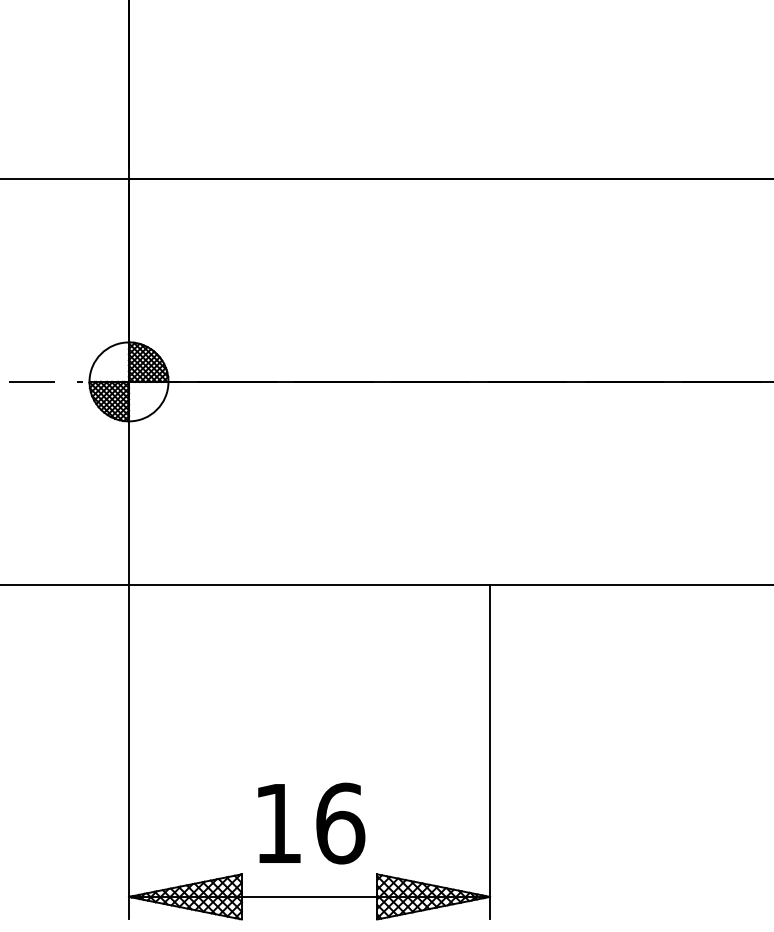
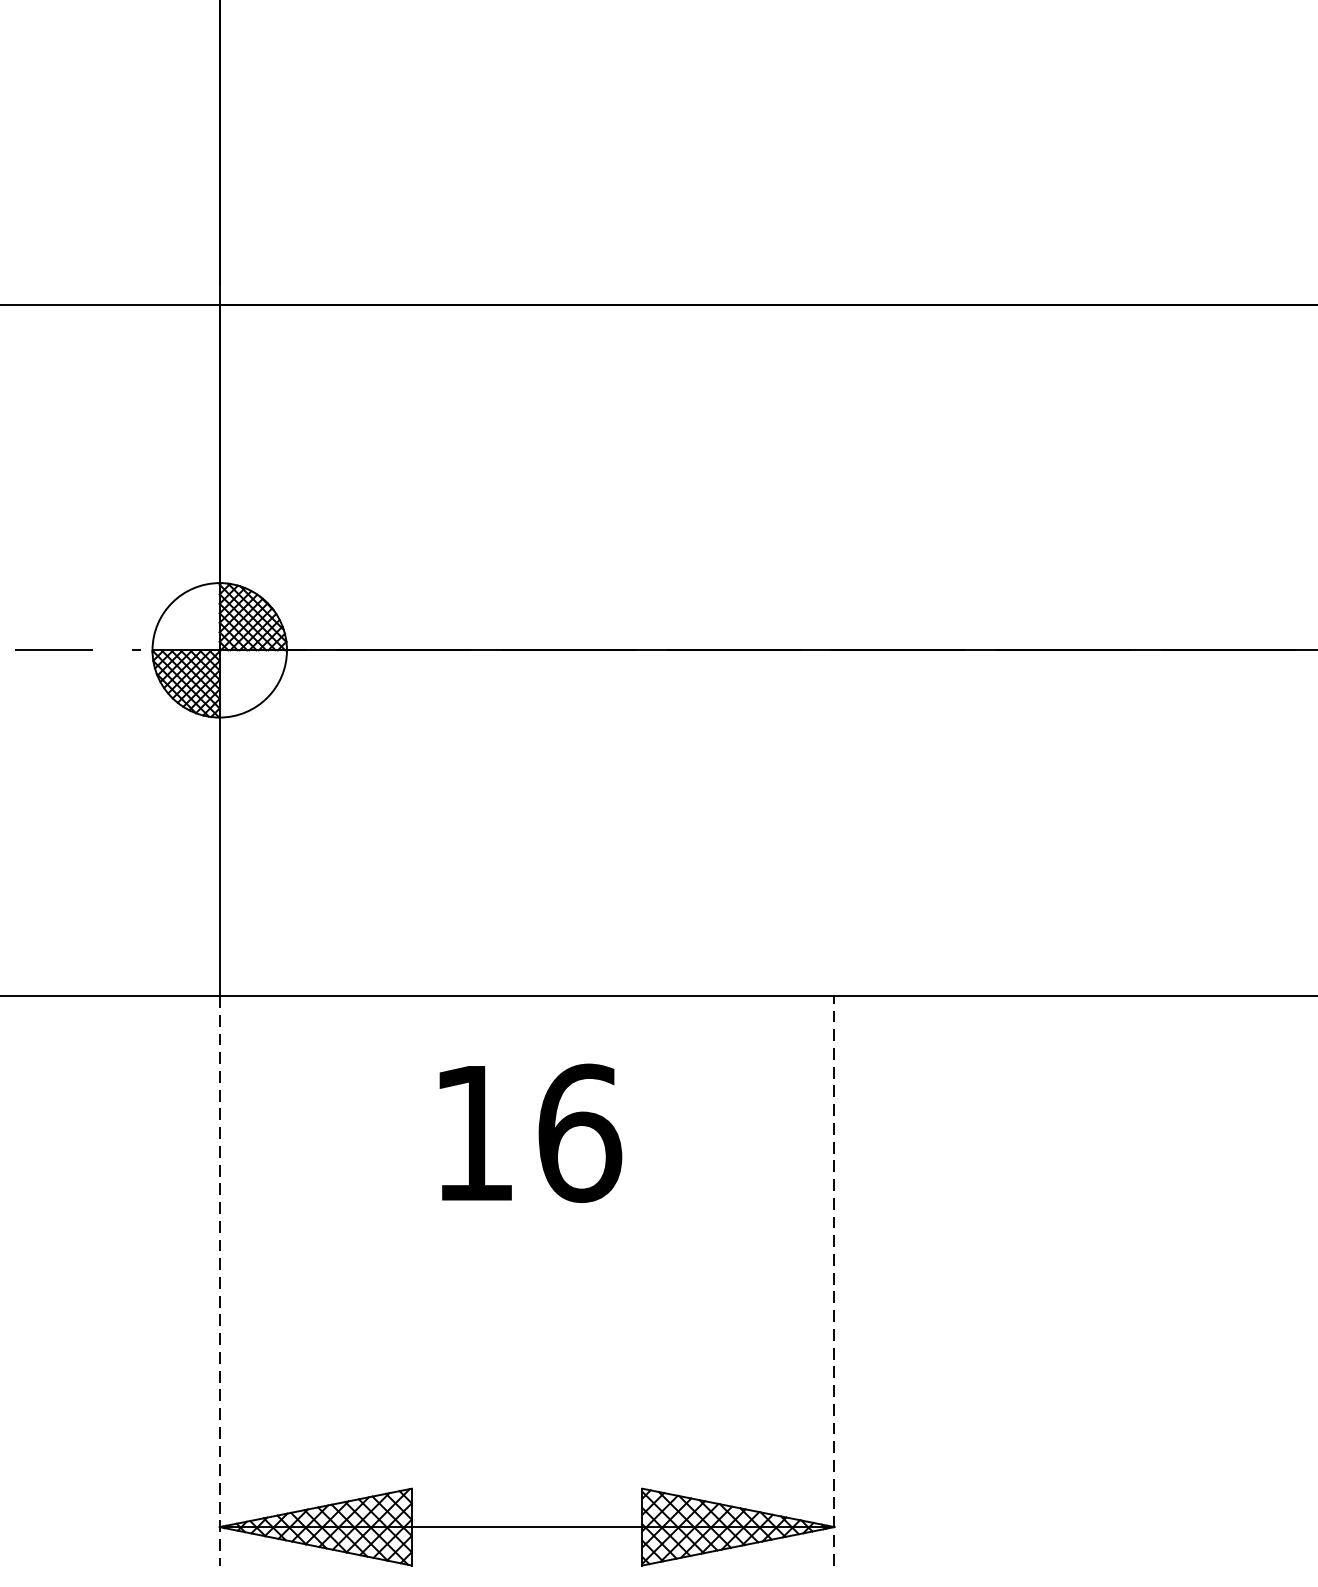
line: (490, 751) -> (835, 1279), solid -> dashed
line: (129, 752) -> (220, 1281), solid -> dashed
text: (311, 823) -> (530, 1133), moved

